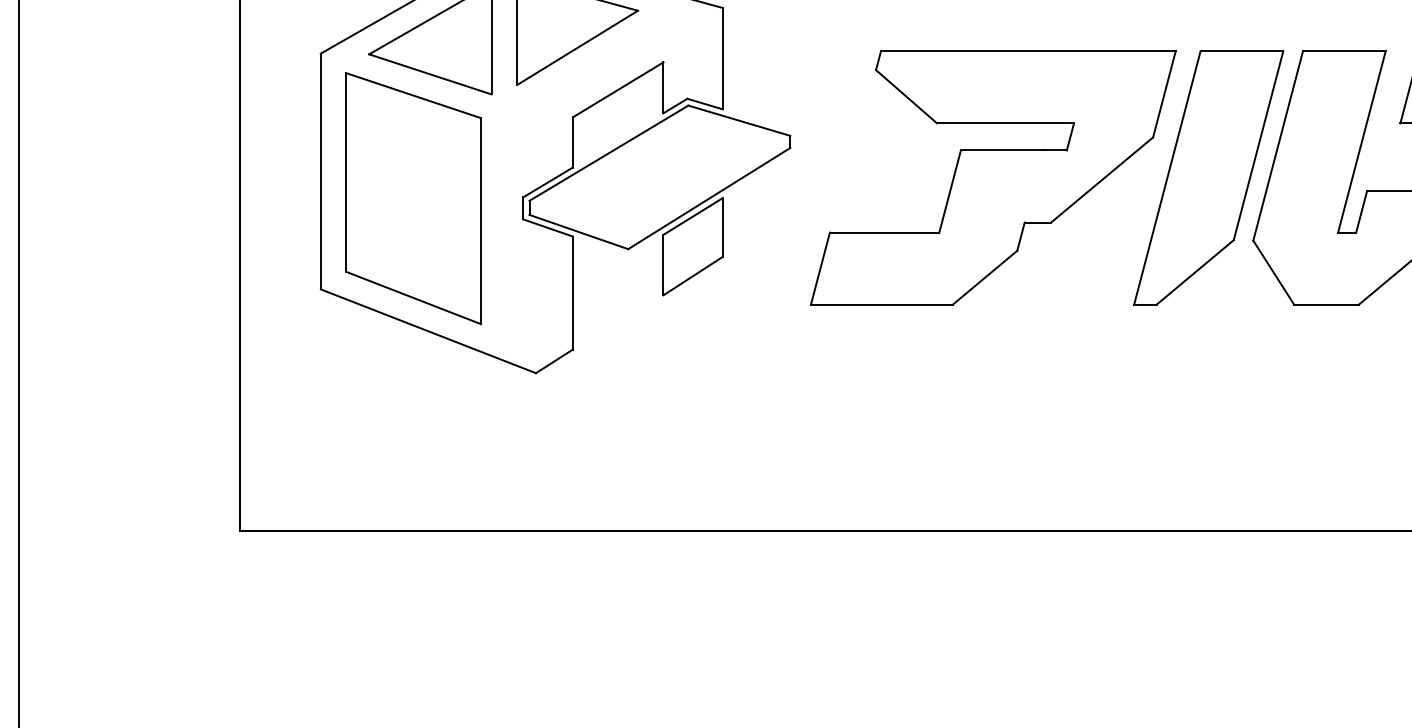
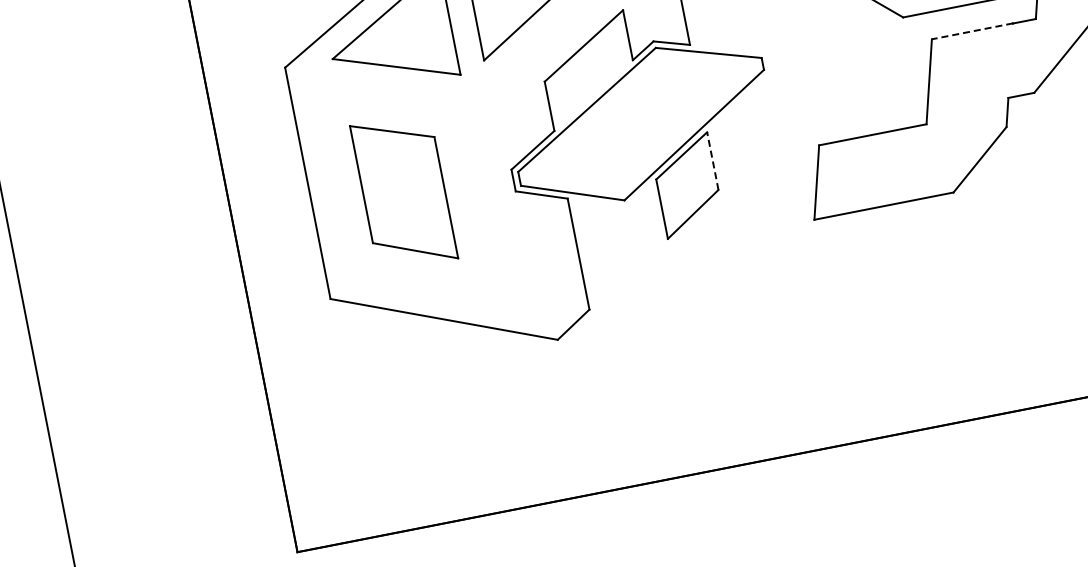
line: (1001, 150) -> (971, 31), solid -> dashed
part: (413, 198) -> (403, 191), size x0.6
line: (722, 227) -> (712, 160), solid -> dashed

